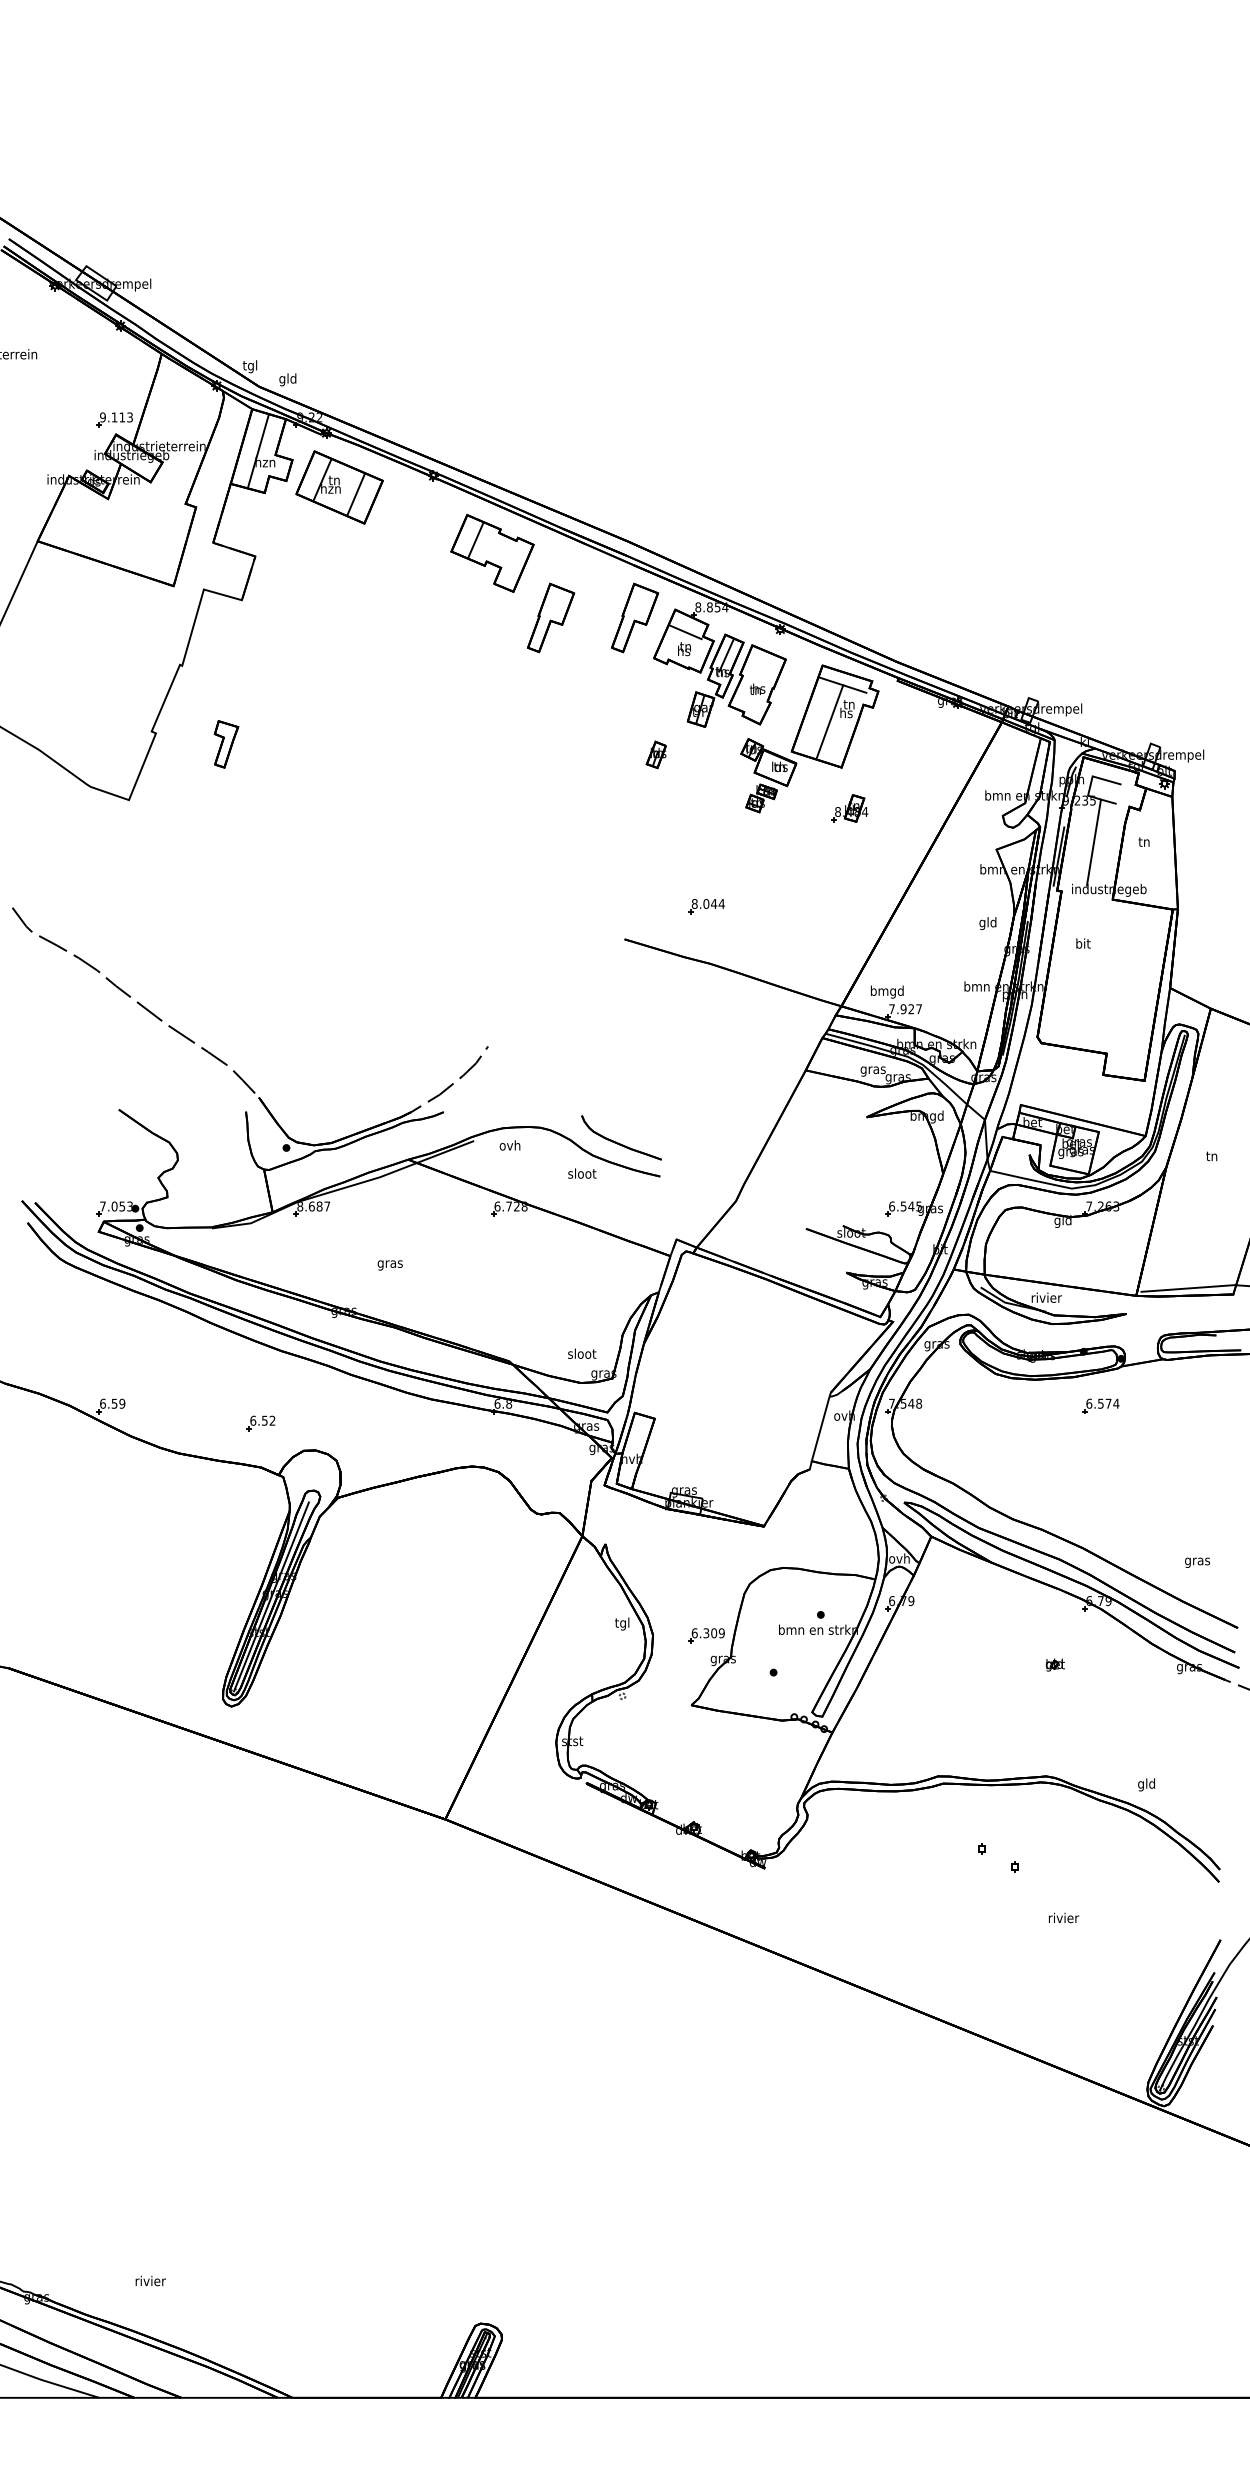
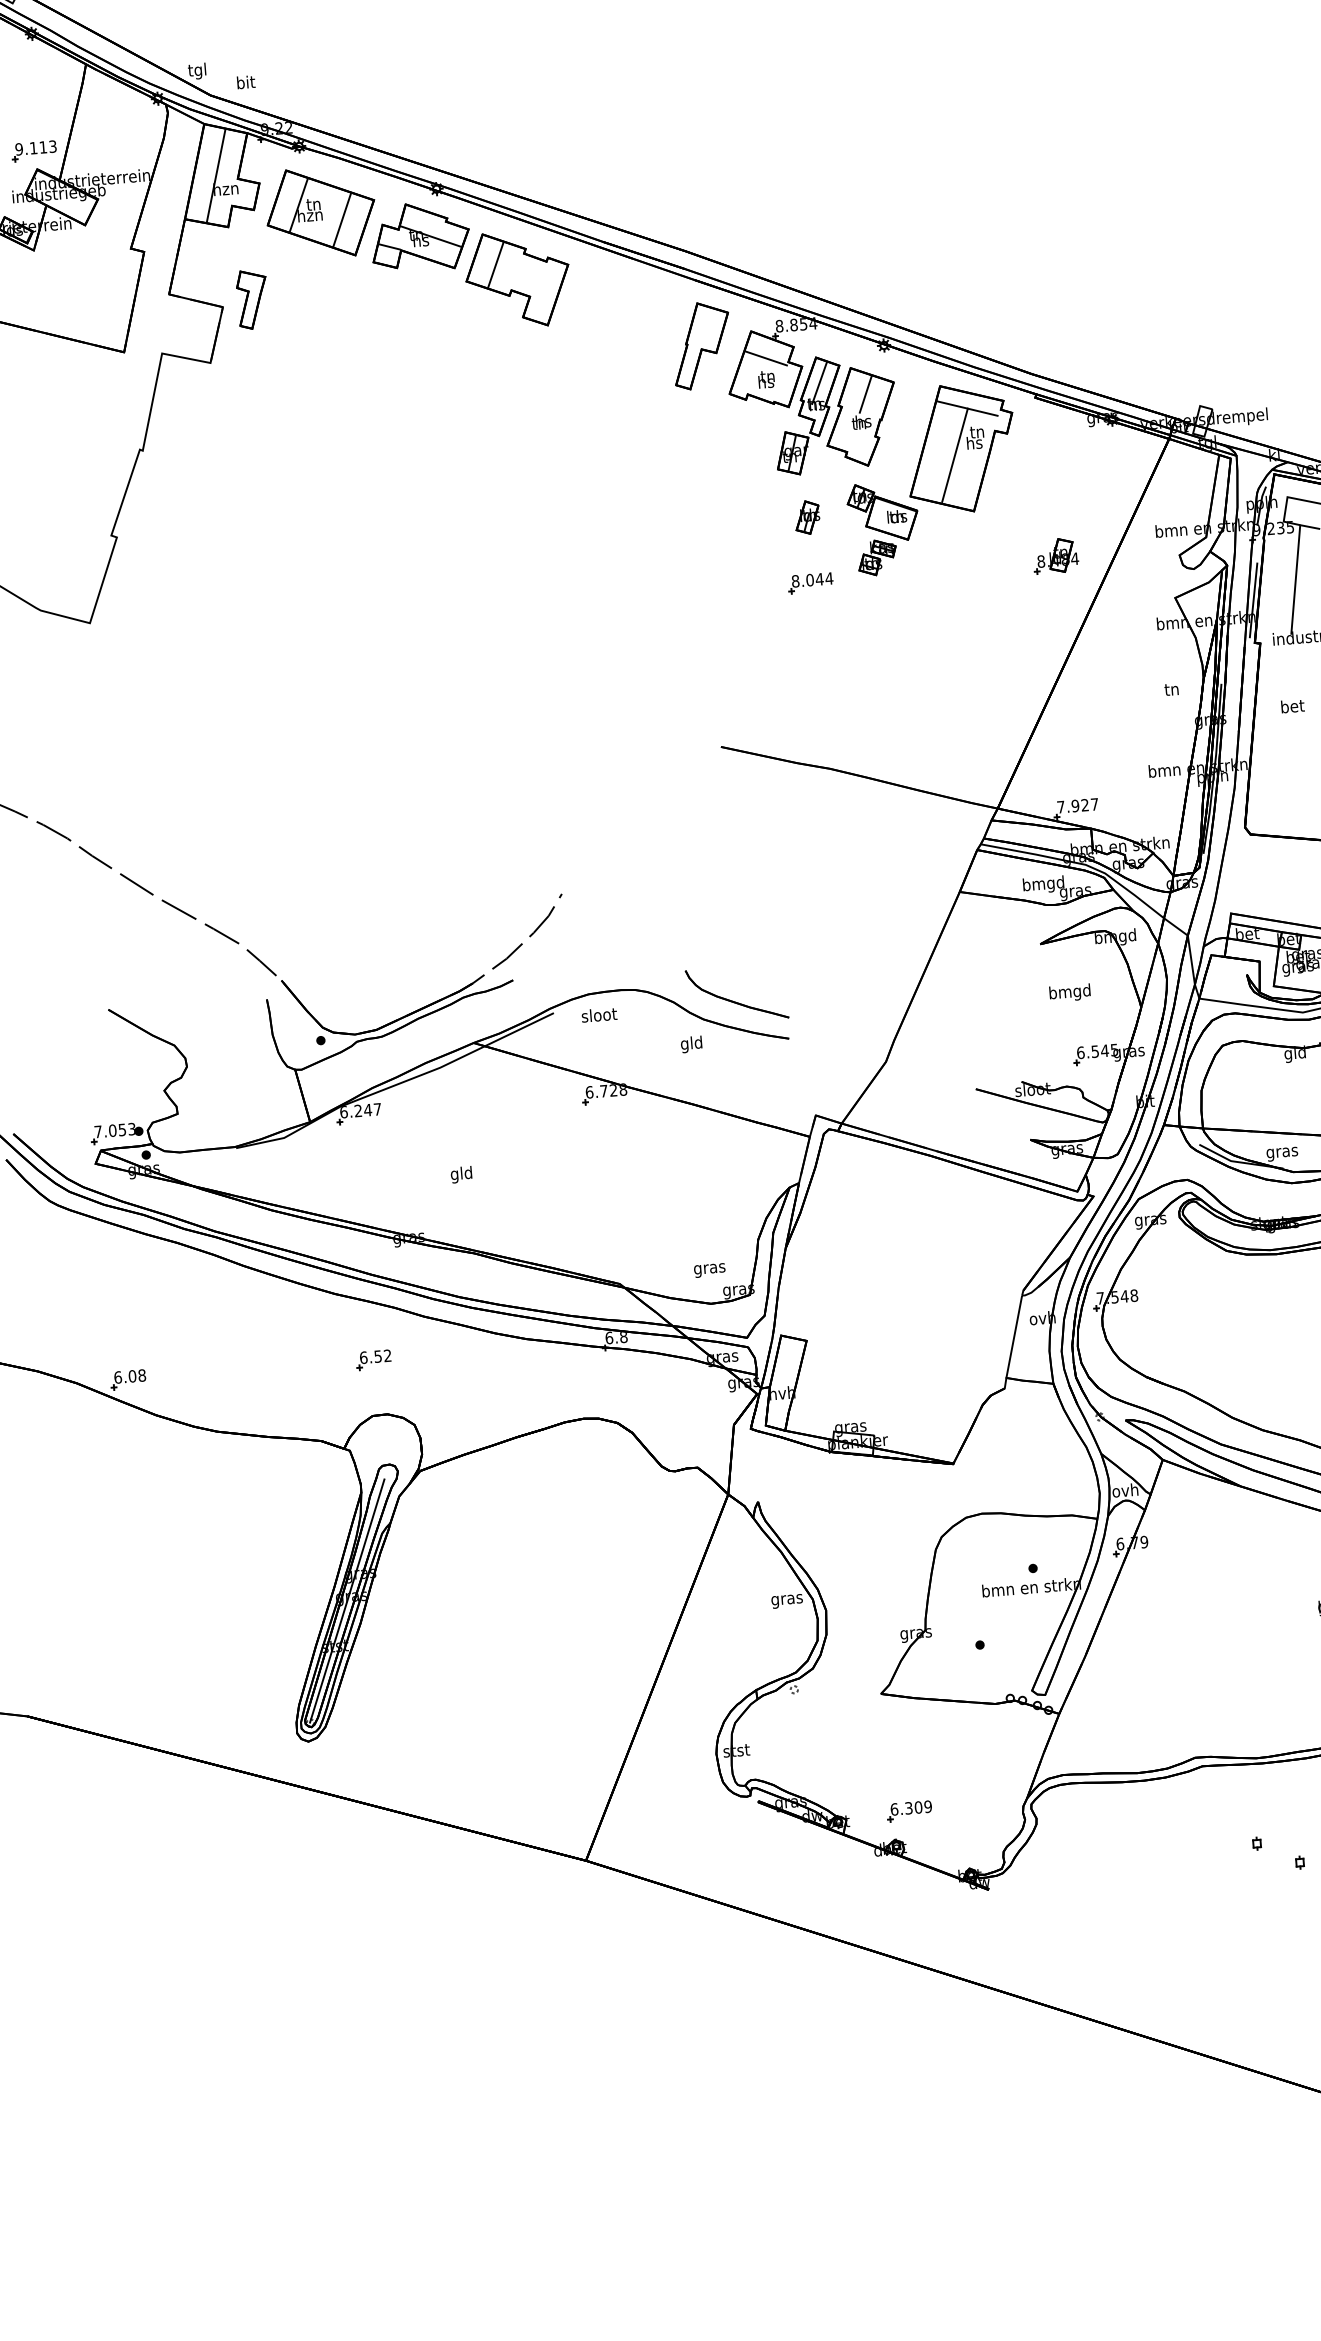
text: (287, 379) -> (245, 83), gld -> bit
part: (417, 513) -> (420, 237), added
part: (550, 617) -> (596, 353), removed
line: (762, 666) -> (865, 393), added
part: (226, 744) -> (252, 299), moved
part: (655, 754) -> (806, 517), moved
part: (849, 808) -> (1055, 556), moved
part: (706, 906) -> (810, 583), moved
text: (987, 923) -> (1171, 690), gld -> tn
text: (1083, 943) -> (1292, 706), bit -> bet
text: (887, 991) -> (1070, 992), moved
text: (872, 1069) -> (1042, 884), gras -> bmgd
text: (510, 1145) -> (599, 1015), ovh -> sloot
text: (582, 1174) -> (692, 1043), sloot -> gld
text: (309, 1206) -> (355, 1111), 8.687 -> 6.247
text: (389, 1263) -> (460, 1174), gras -> gld
text: (1046, 1298) -> (1282, 1151), rivier -> gras
text: (582, 1354) -> (710, 1268), sloot -> gras
text: (118, 1403) -> (137, 1375), 6.59 -> 6.08
part: (260, 1423) -> (372, 1360), moved
text: (622, 1623) -> (786, 1599), tgl -> gras
part: (706, 1635) -> (909, 1811), moved

